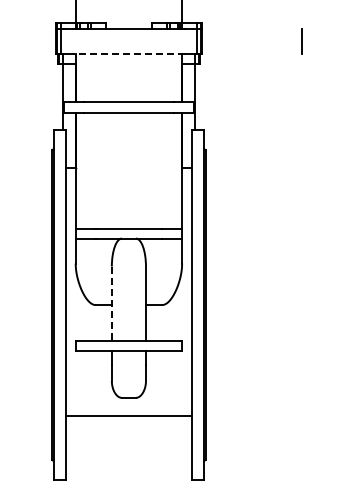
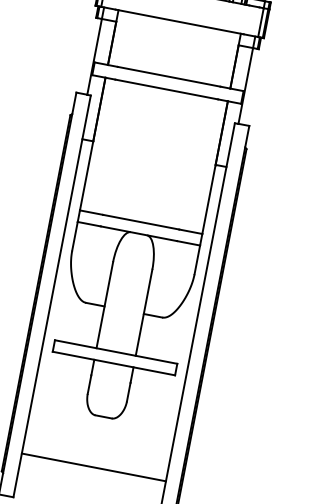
line: (128, 54) -> (179, 22), dashed -> solid
line: (111, 304) -> (104, 305), dashed -> solid
line: (128, 415) -> (93, 466), moved

